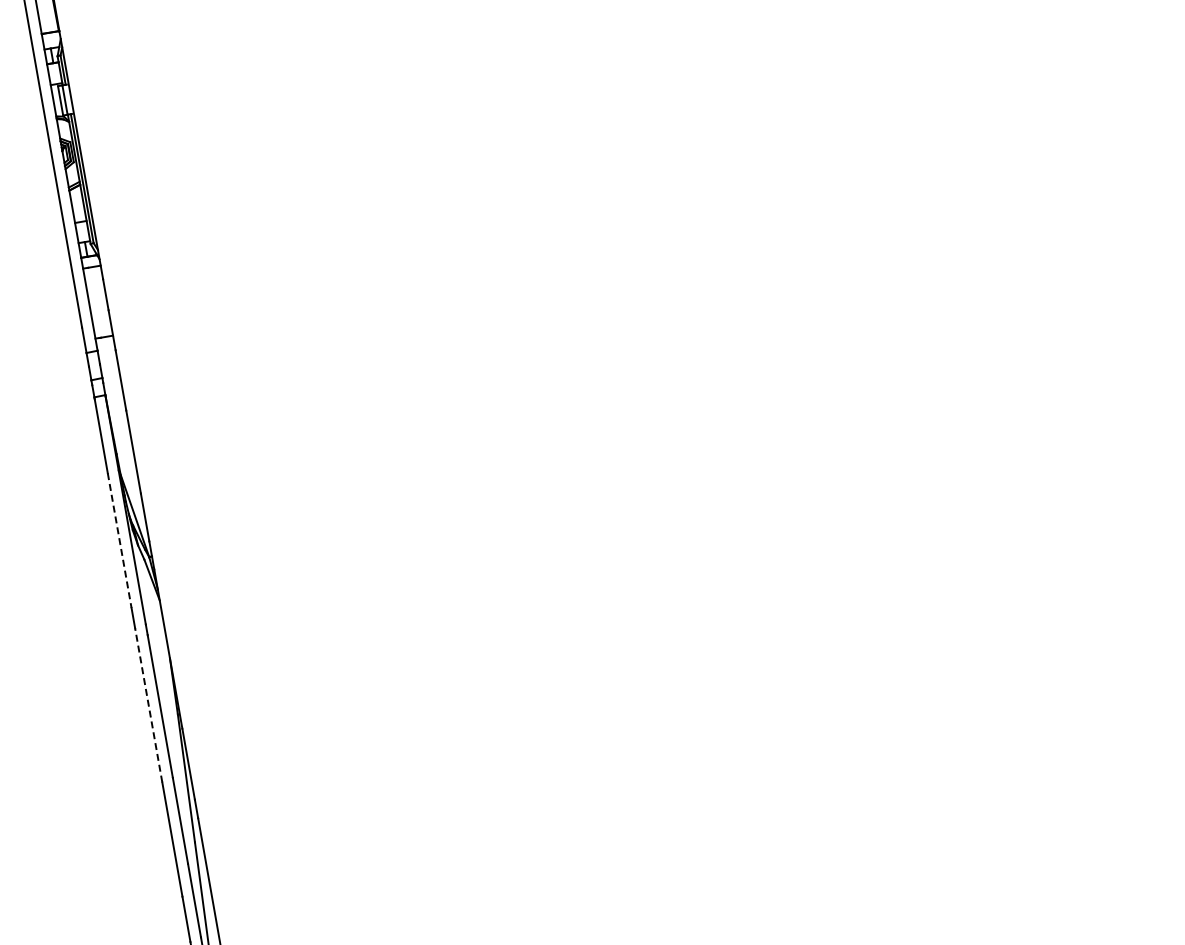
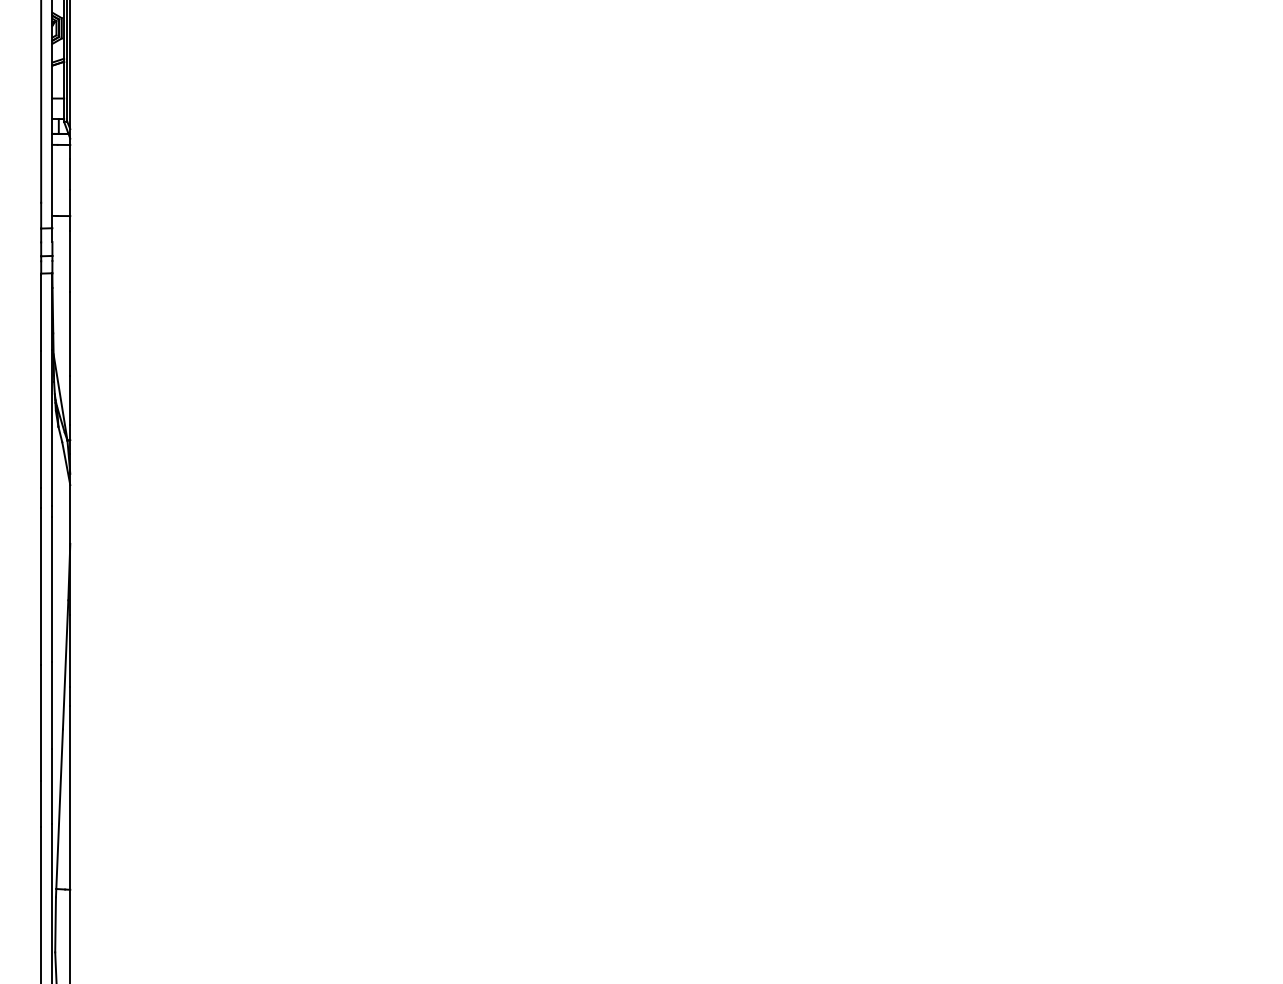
line: (120, 540) -> (41, 419), dashed -> solid
line: (148, 704) -> (41, 585), dashed -> solid

